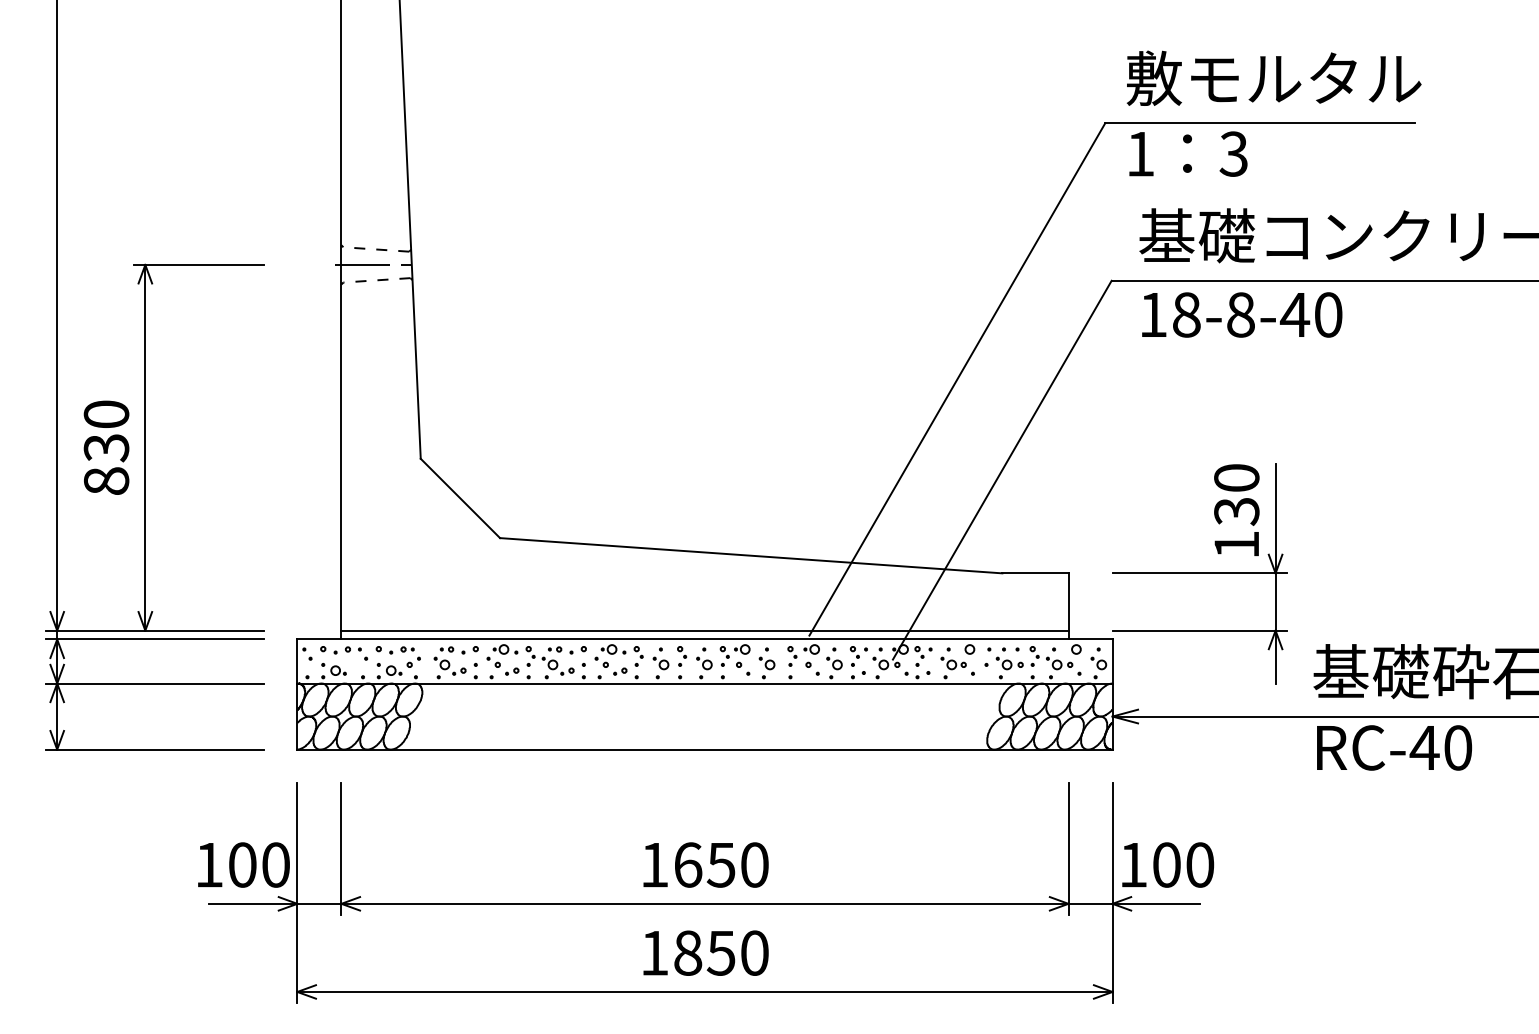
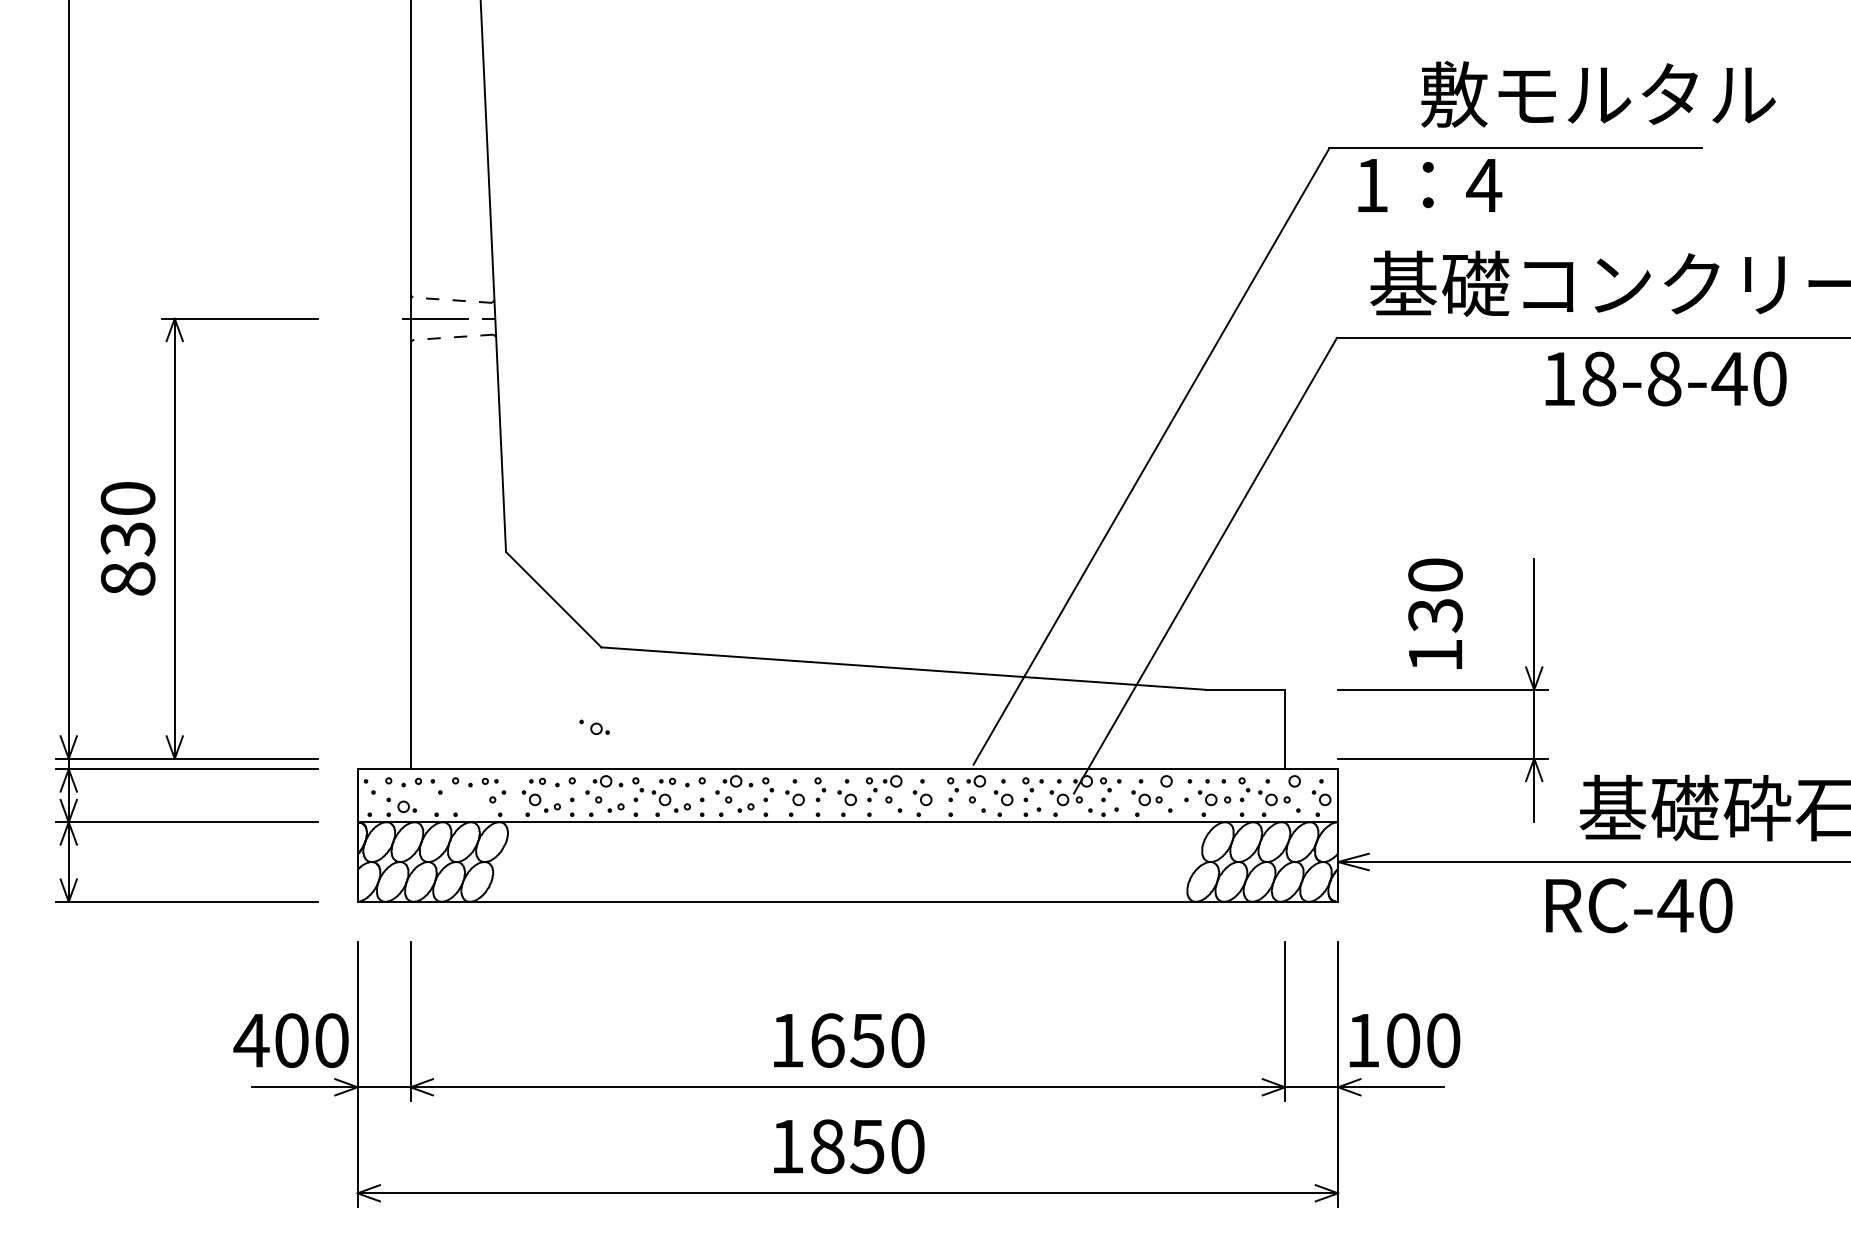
text: (1274, 78) -> (1598, 94), moved
text: (1234, 154) -> (1484, 185), 3 -> 4
text: (1241, 314) -> (1665, 378), moved
text: (1236, 509) -> (1435, 613), moved
line: (704, 630) -> (847, 758), removed
part: (389, 668) -> (594, 726), moved
text: (1394, 747) -> (1639, 905), moved
text: (209, 864) -> (251, 1040), 100 -> 400

